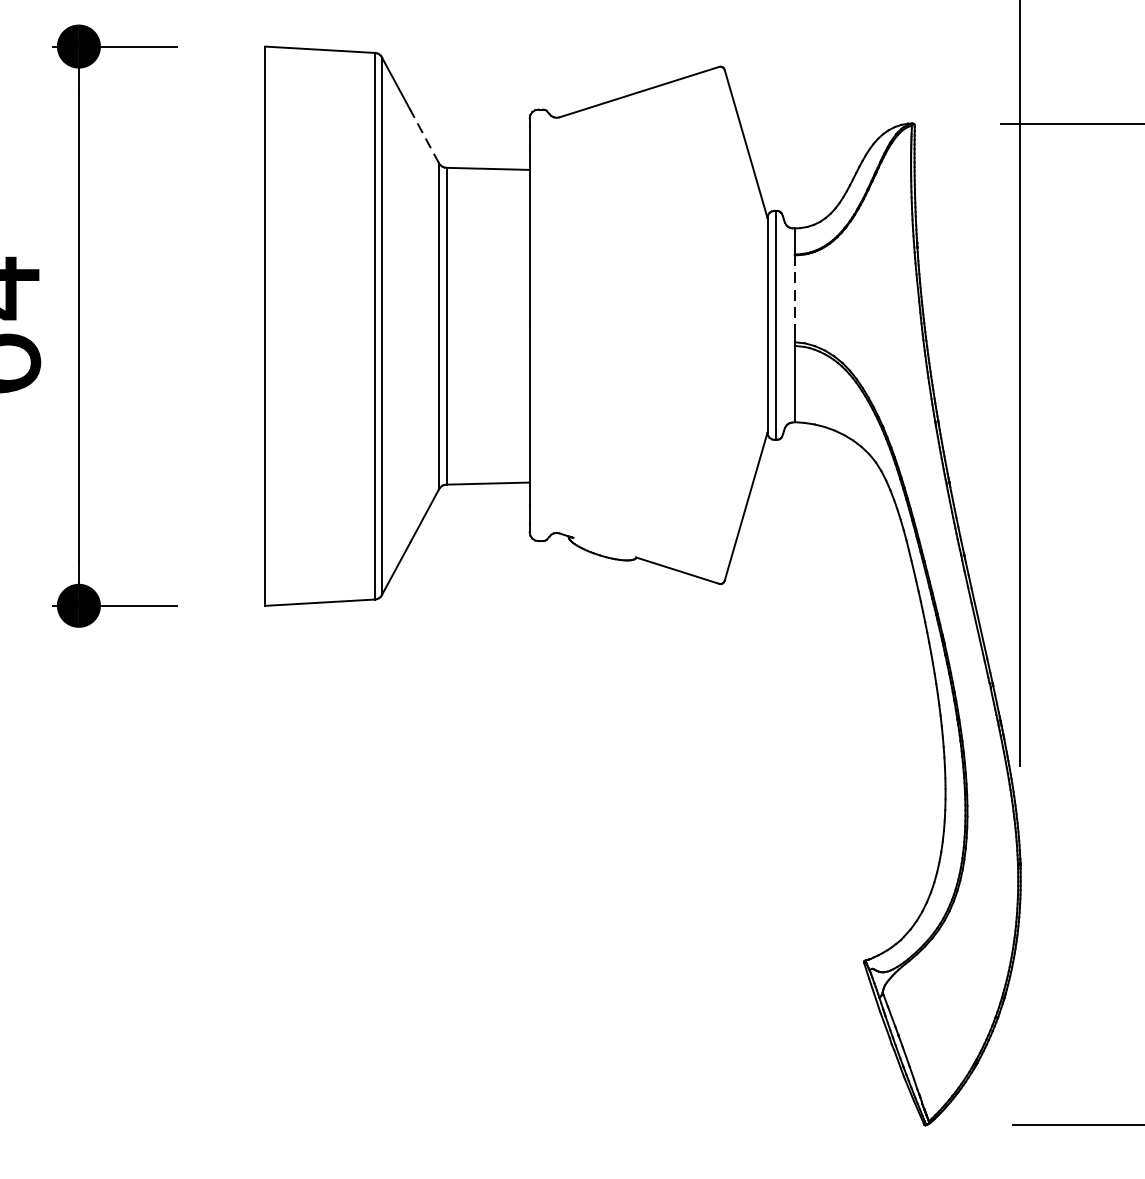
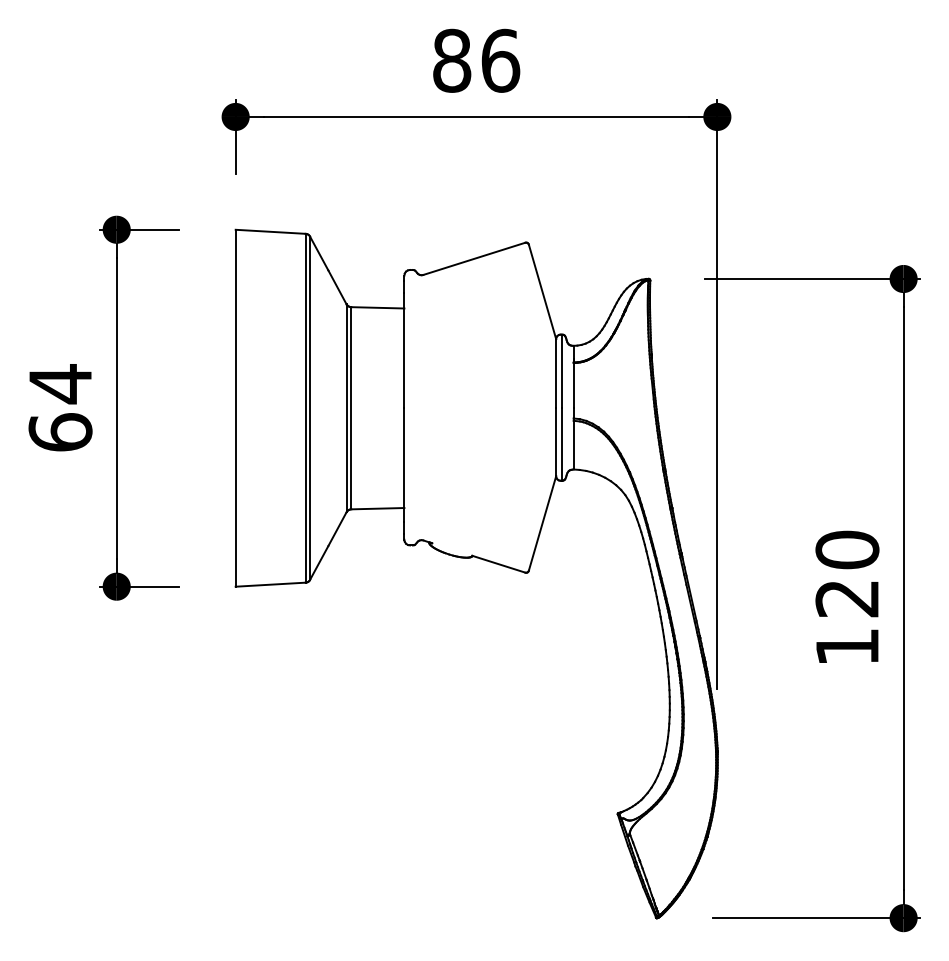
line: (424, 135) -> (337, 286), dashed -> solid
line: (794, 290) -> (573, 385), dashed -> solid

